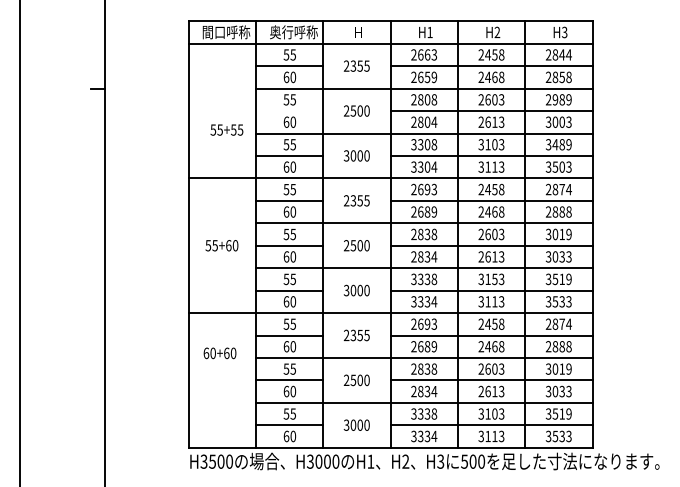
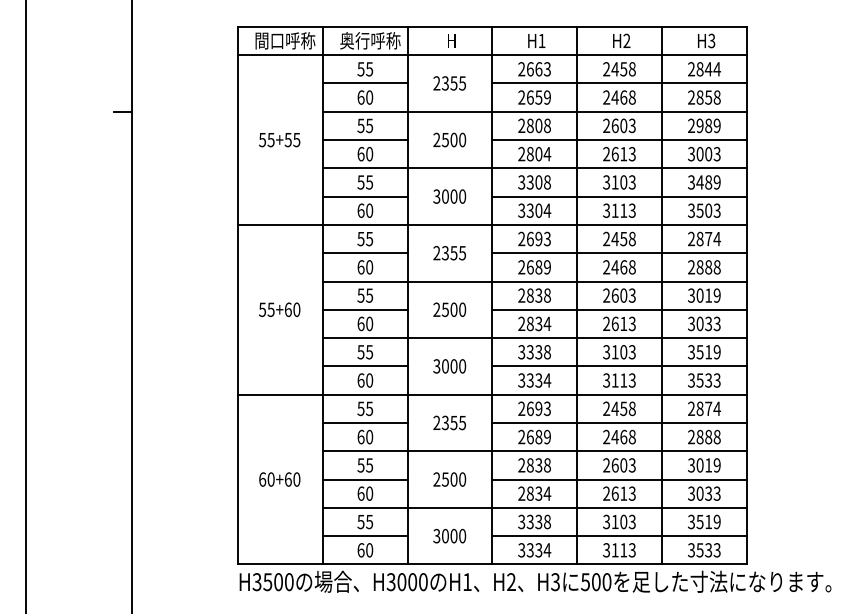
line: (289, 111) -> (364, 140), added
text: (226, 129) -> (279, 139), moved
text: (494, 278) -> (623, 351), 3153 -> 3103
text: (219, 353) -> (279, 479), moved

